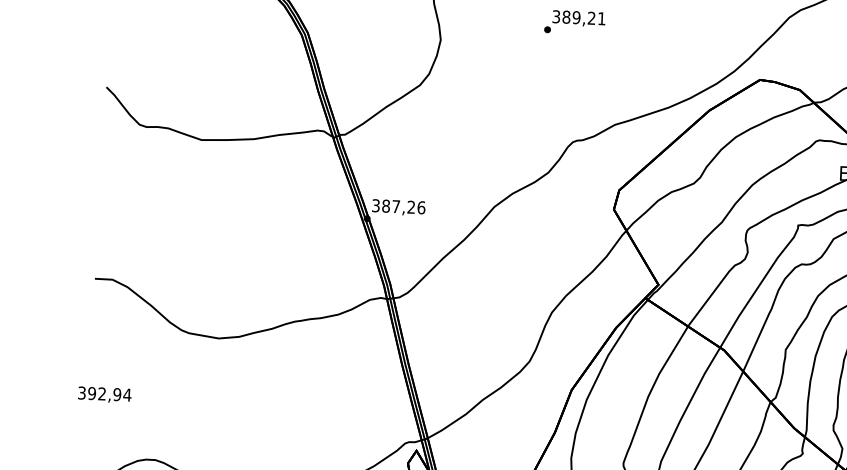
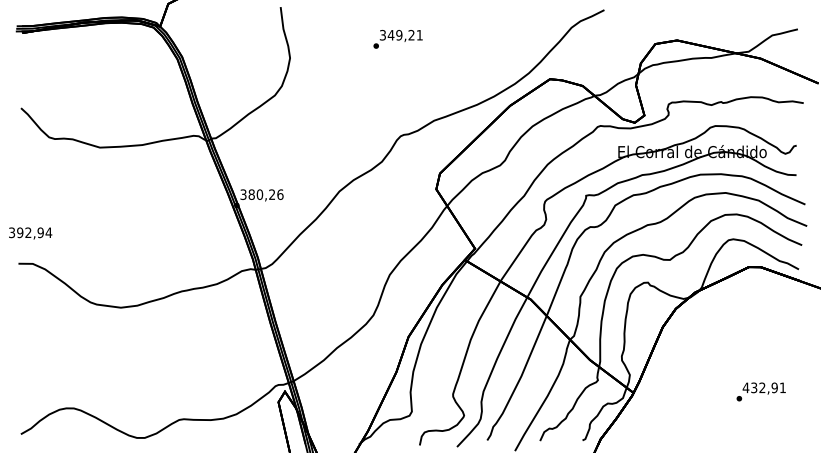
text: (565, 17) -> (390, 35), 389,21 -> 349,21
text: (395, 206) -> (259, 194), 387,26 -> 380,26
text: (104, 394) -> (30, 233), moved

